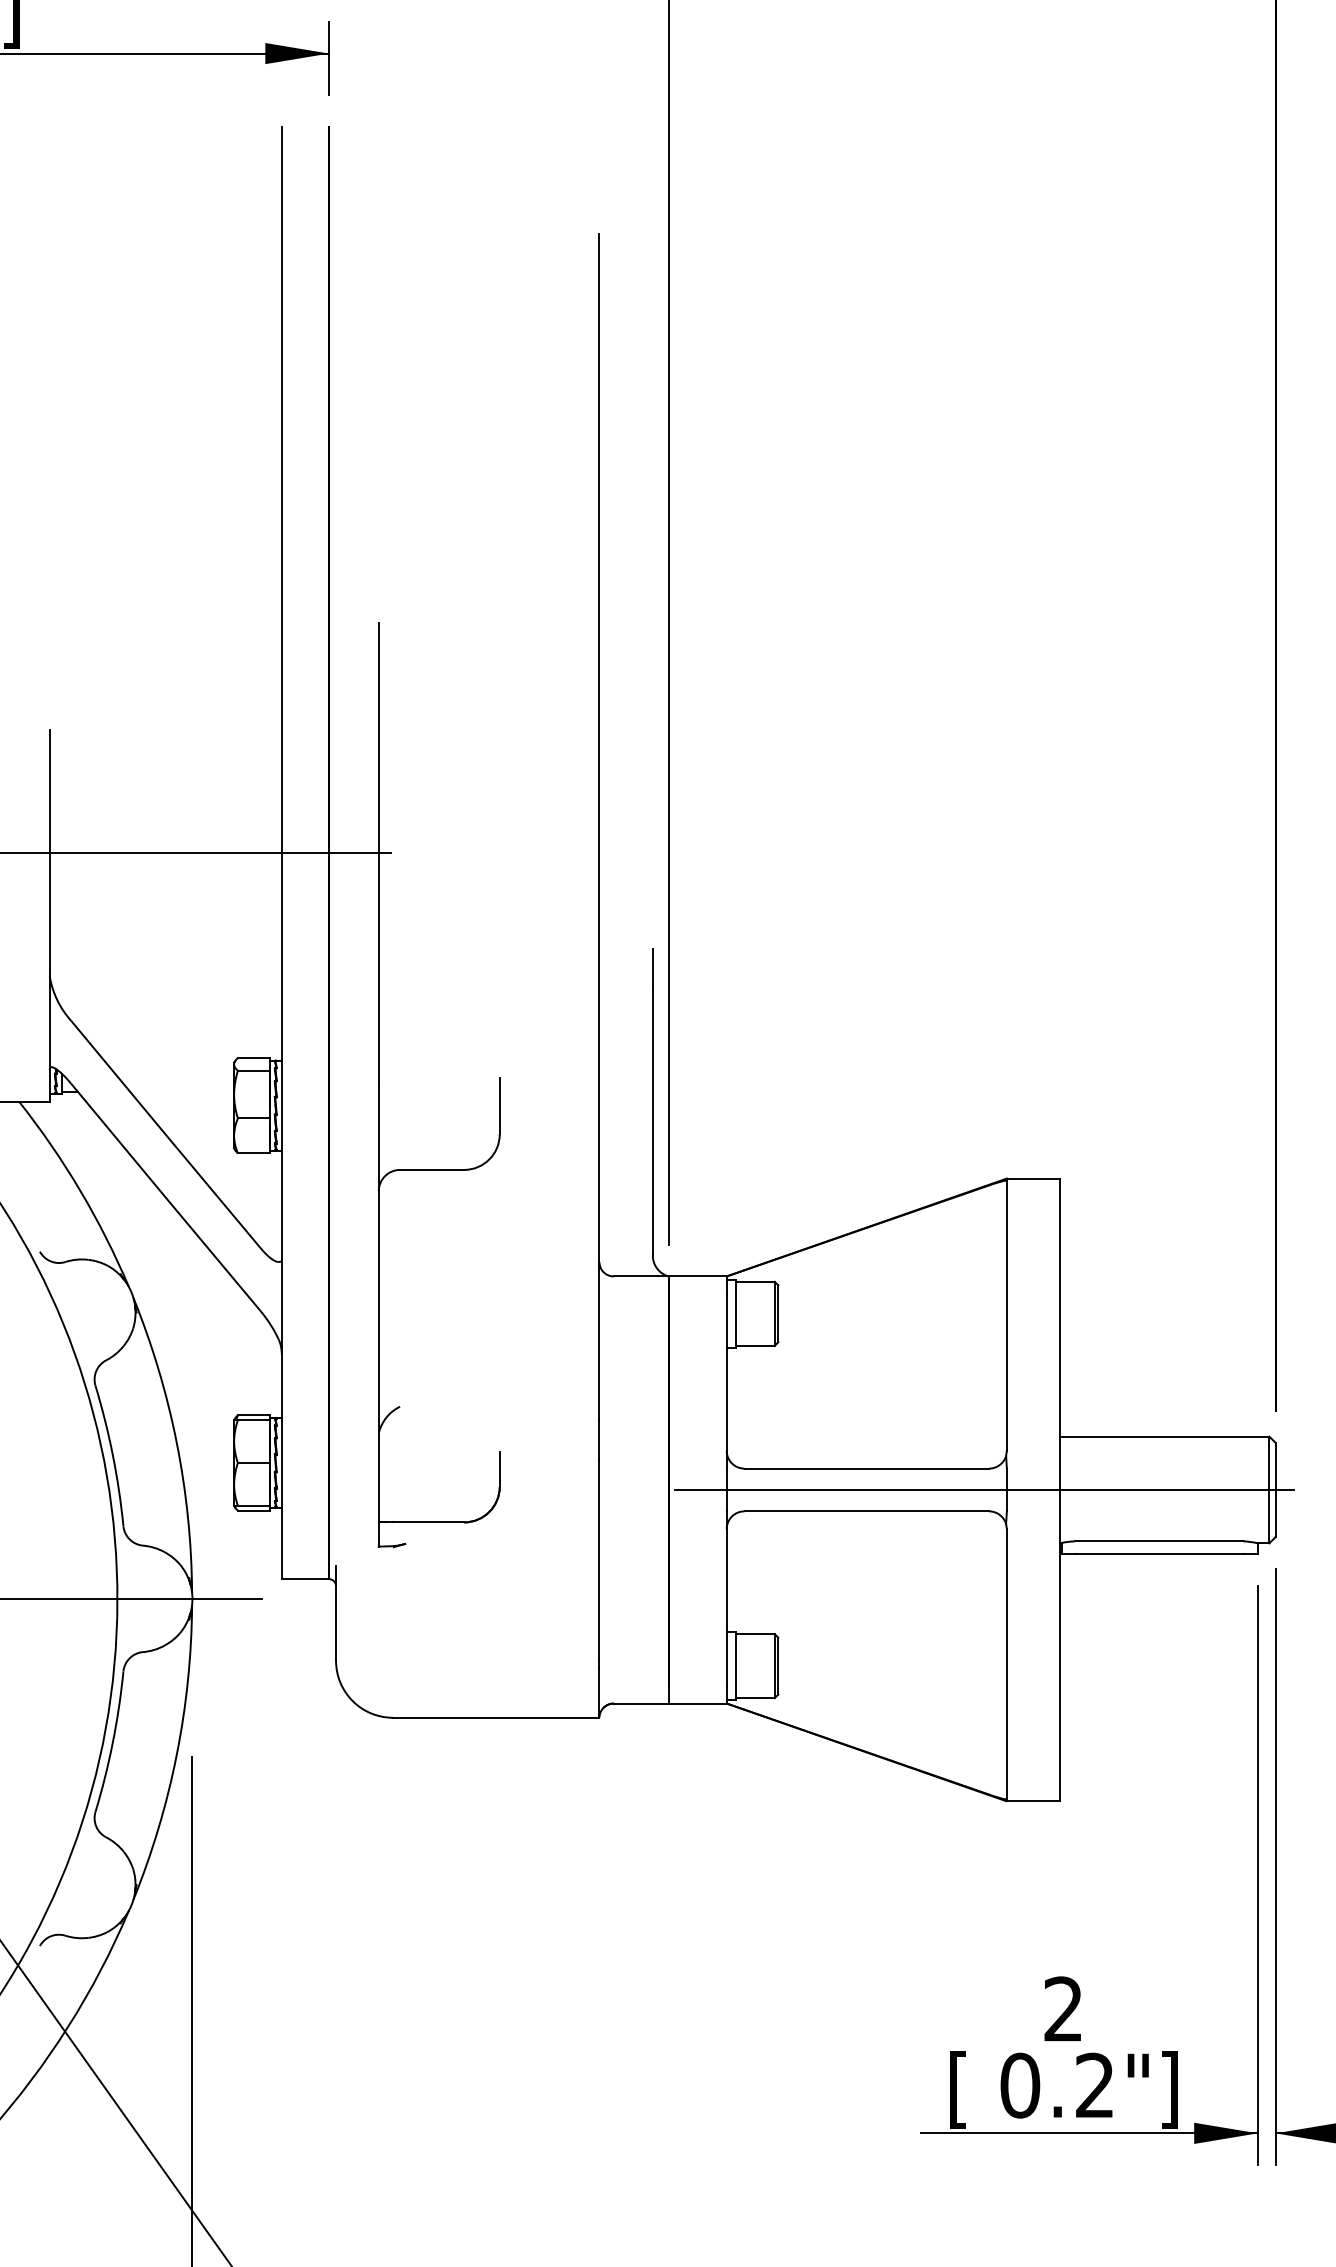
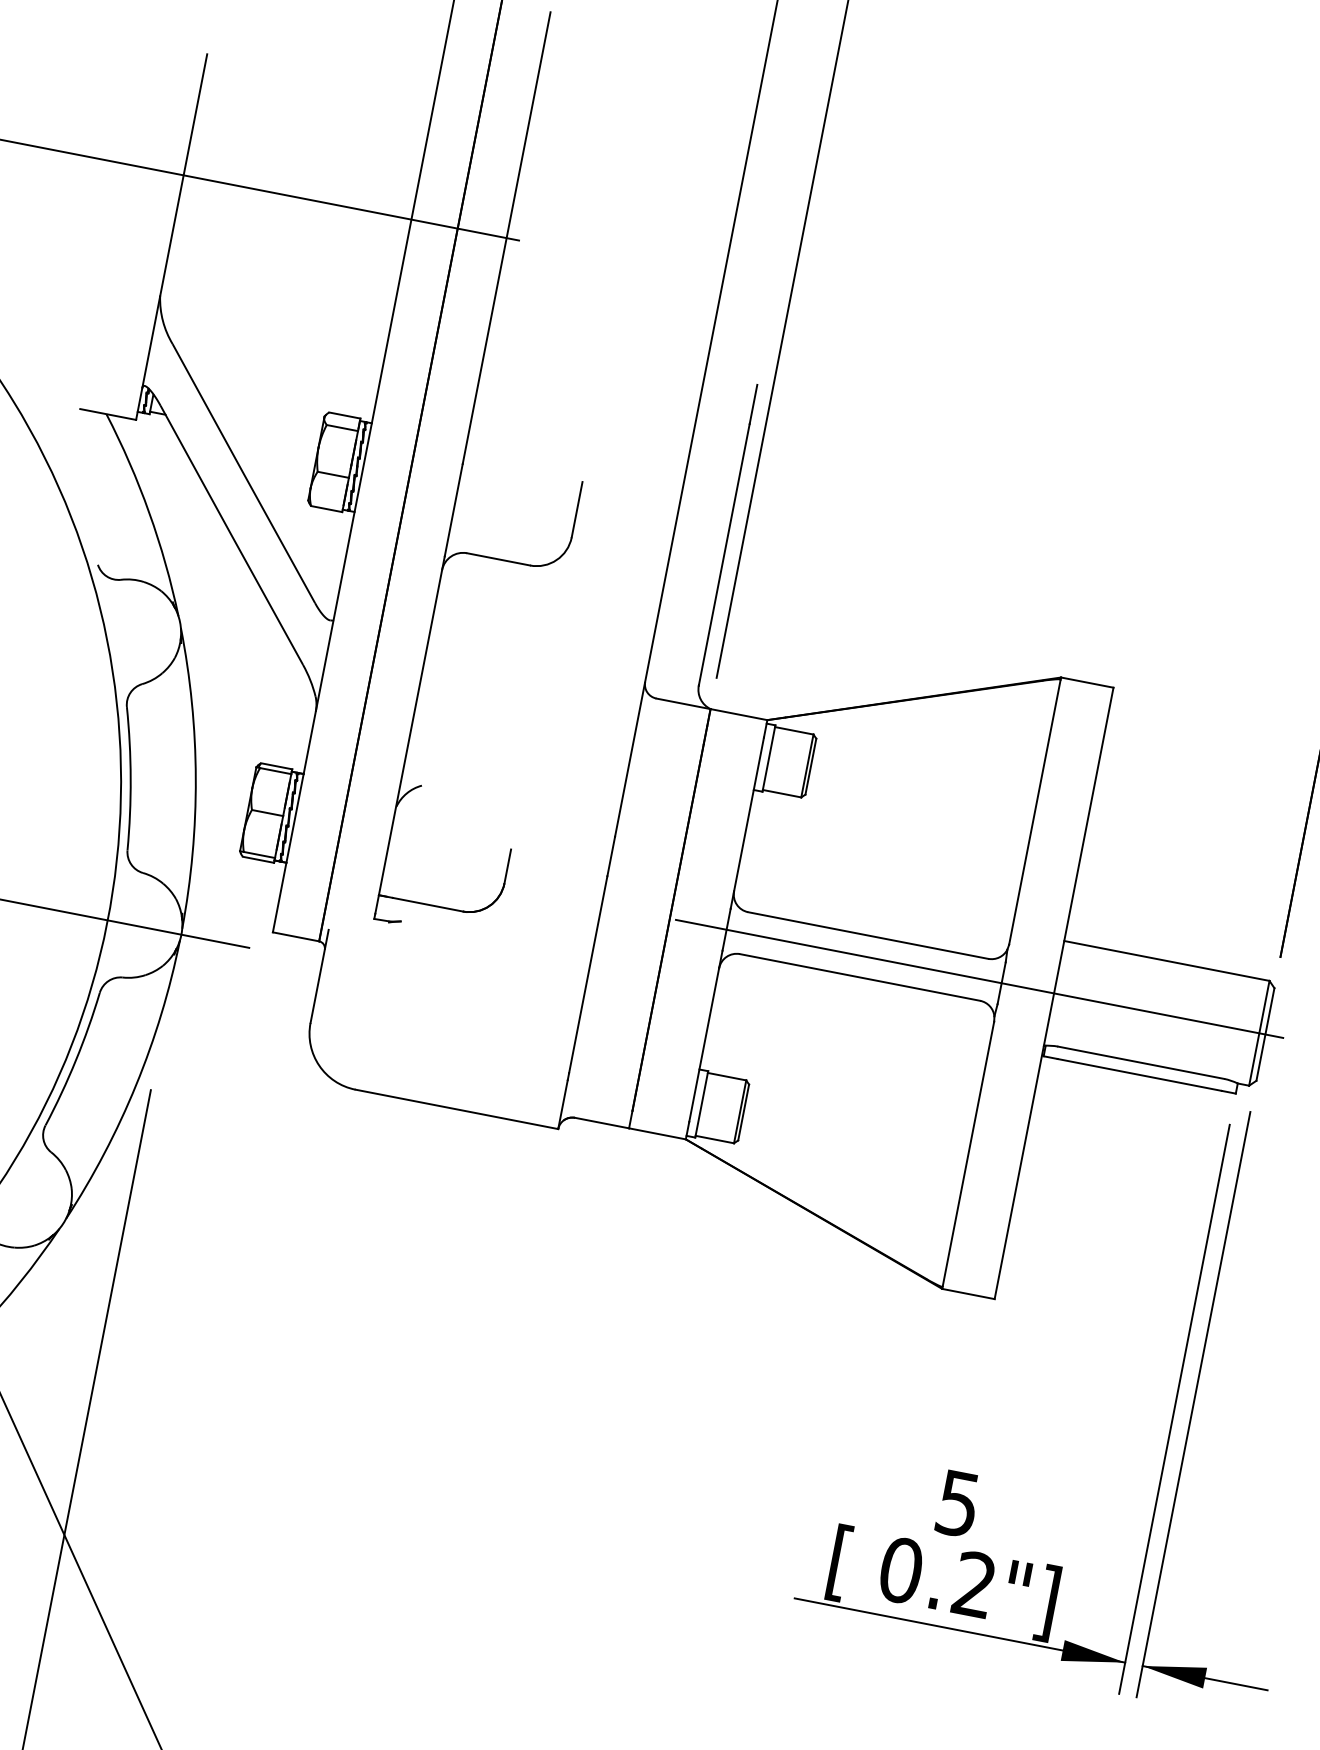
text: (1062, 2009) -> (957, 1503), 2 -> 5

